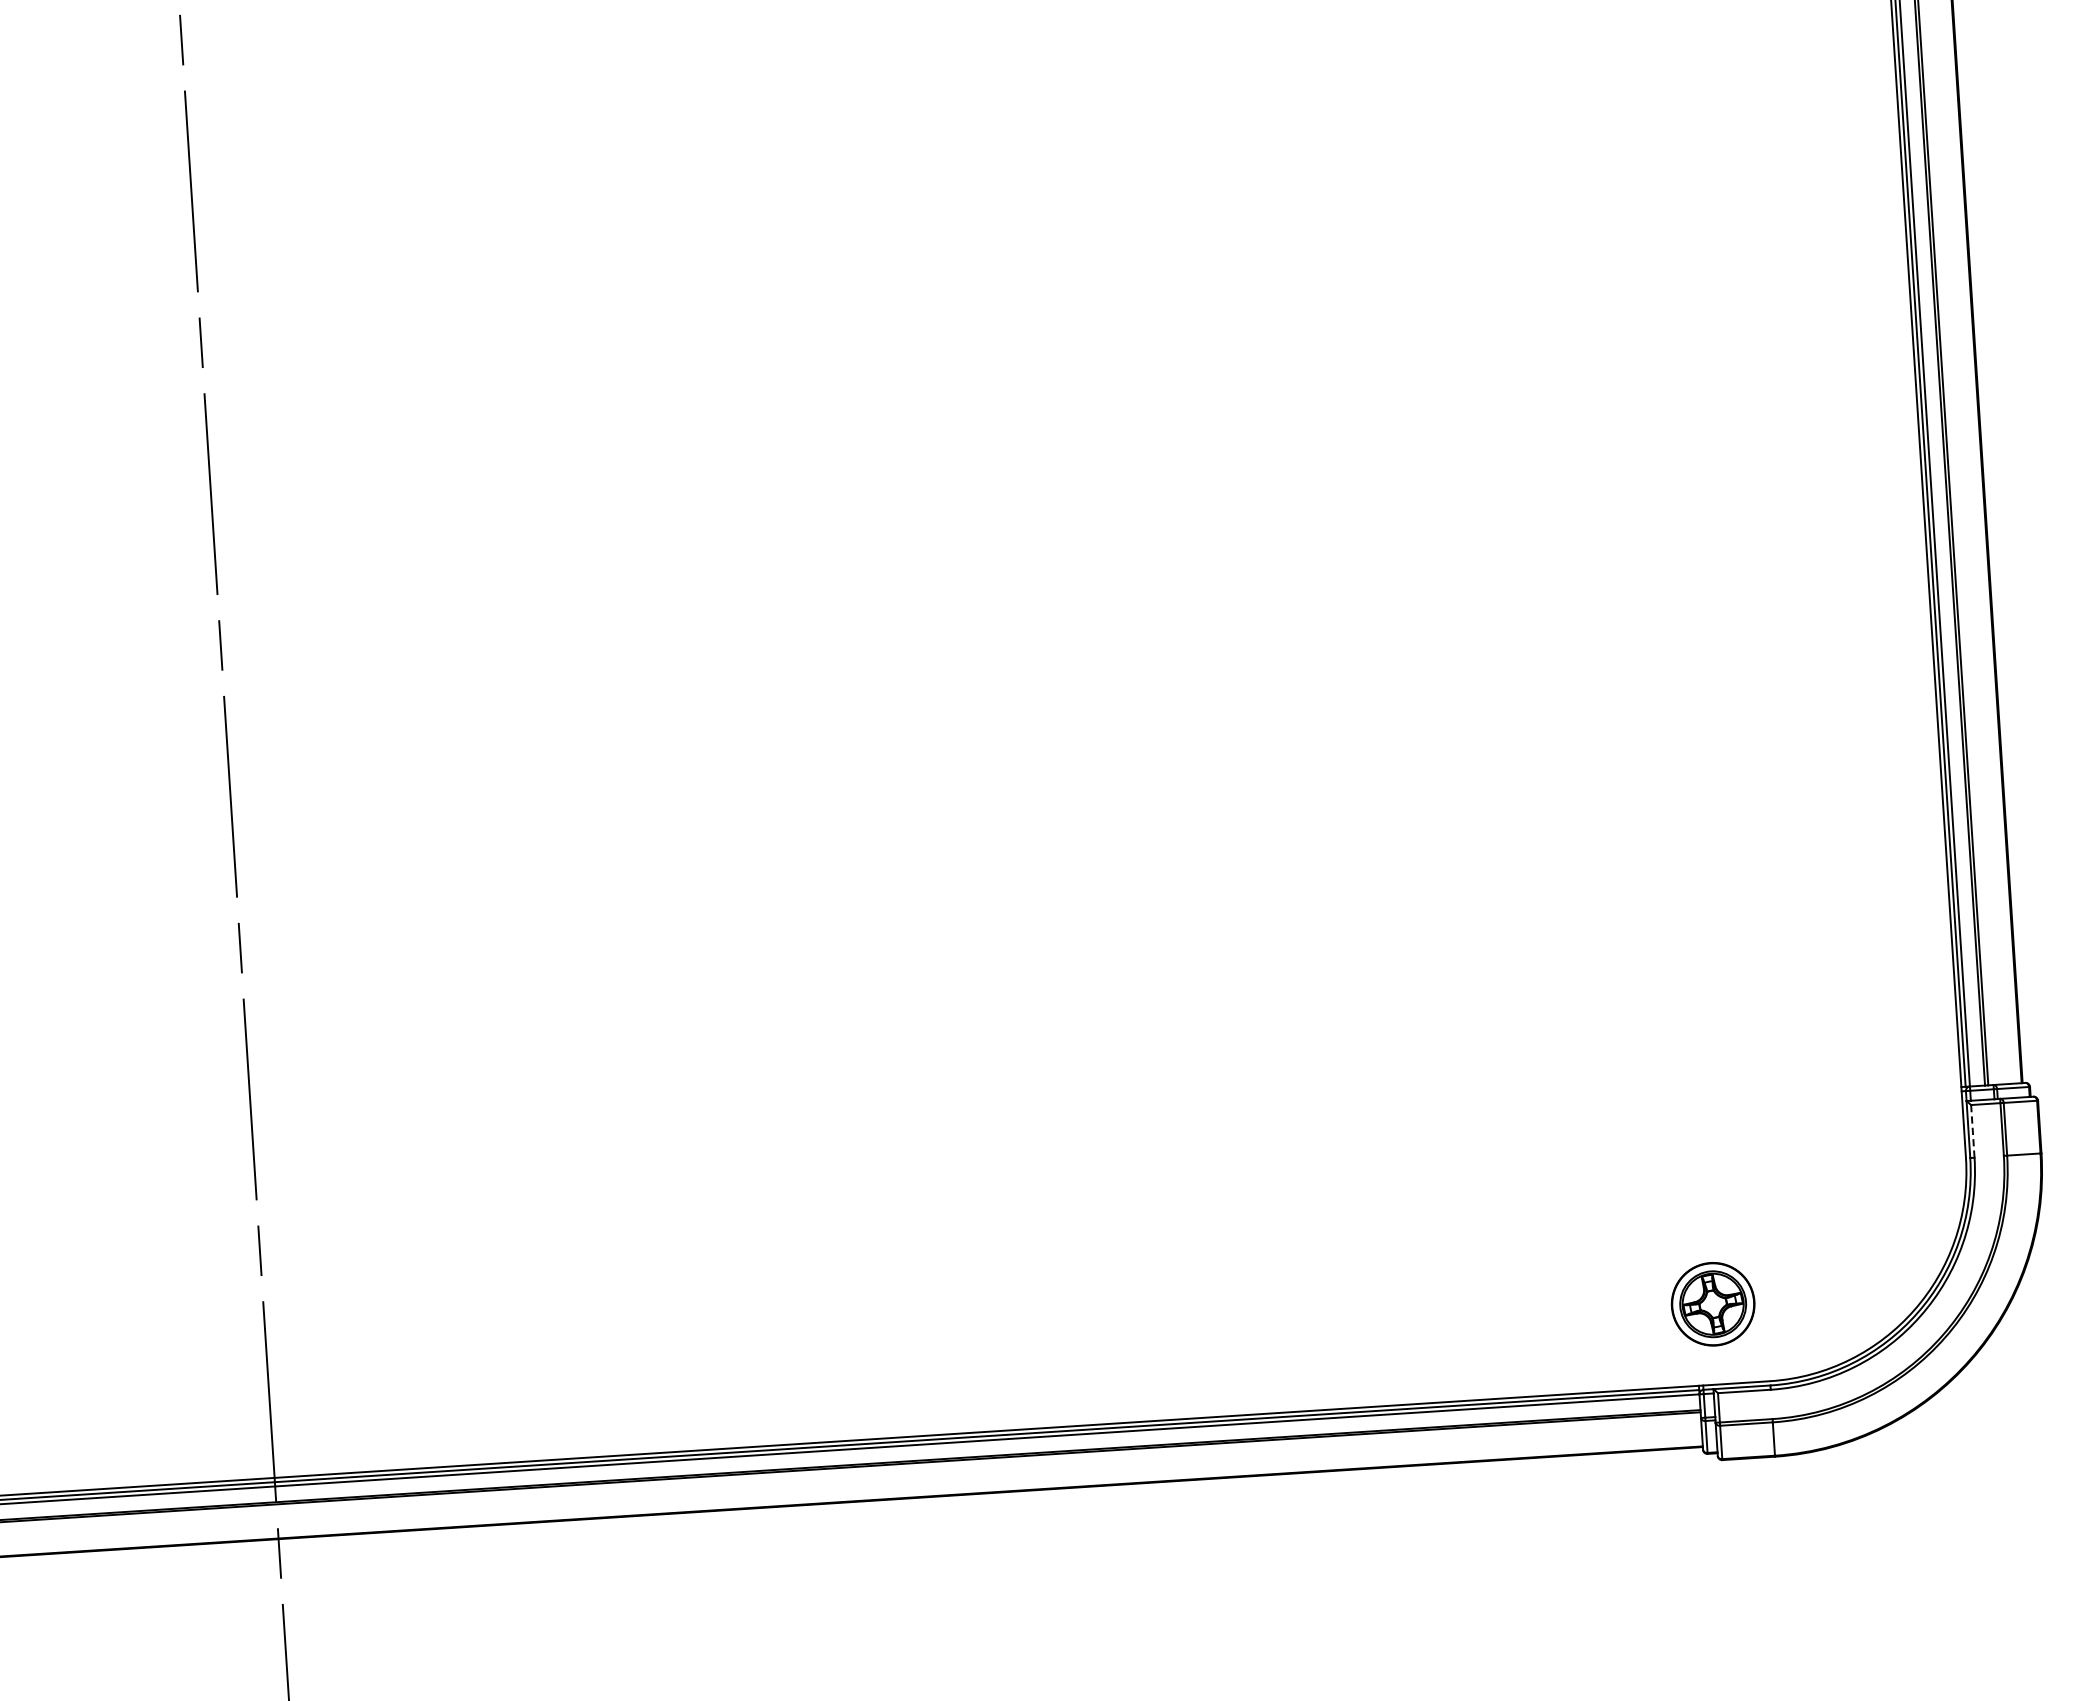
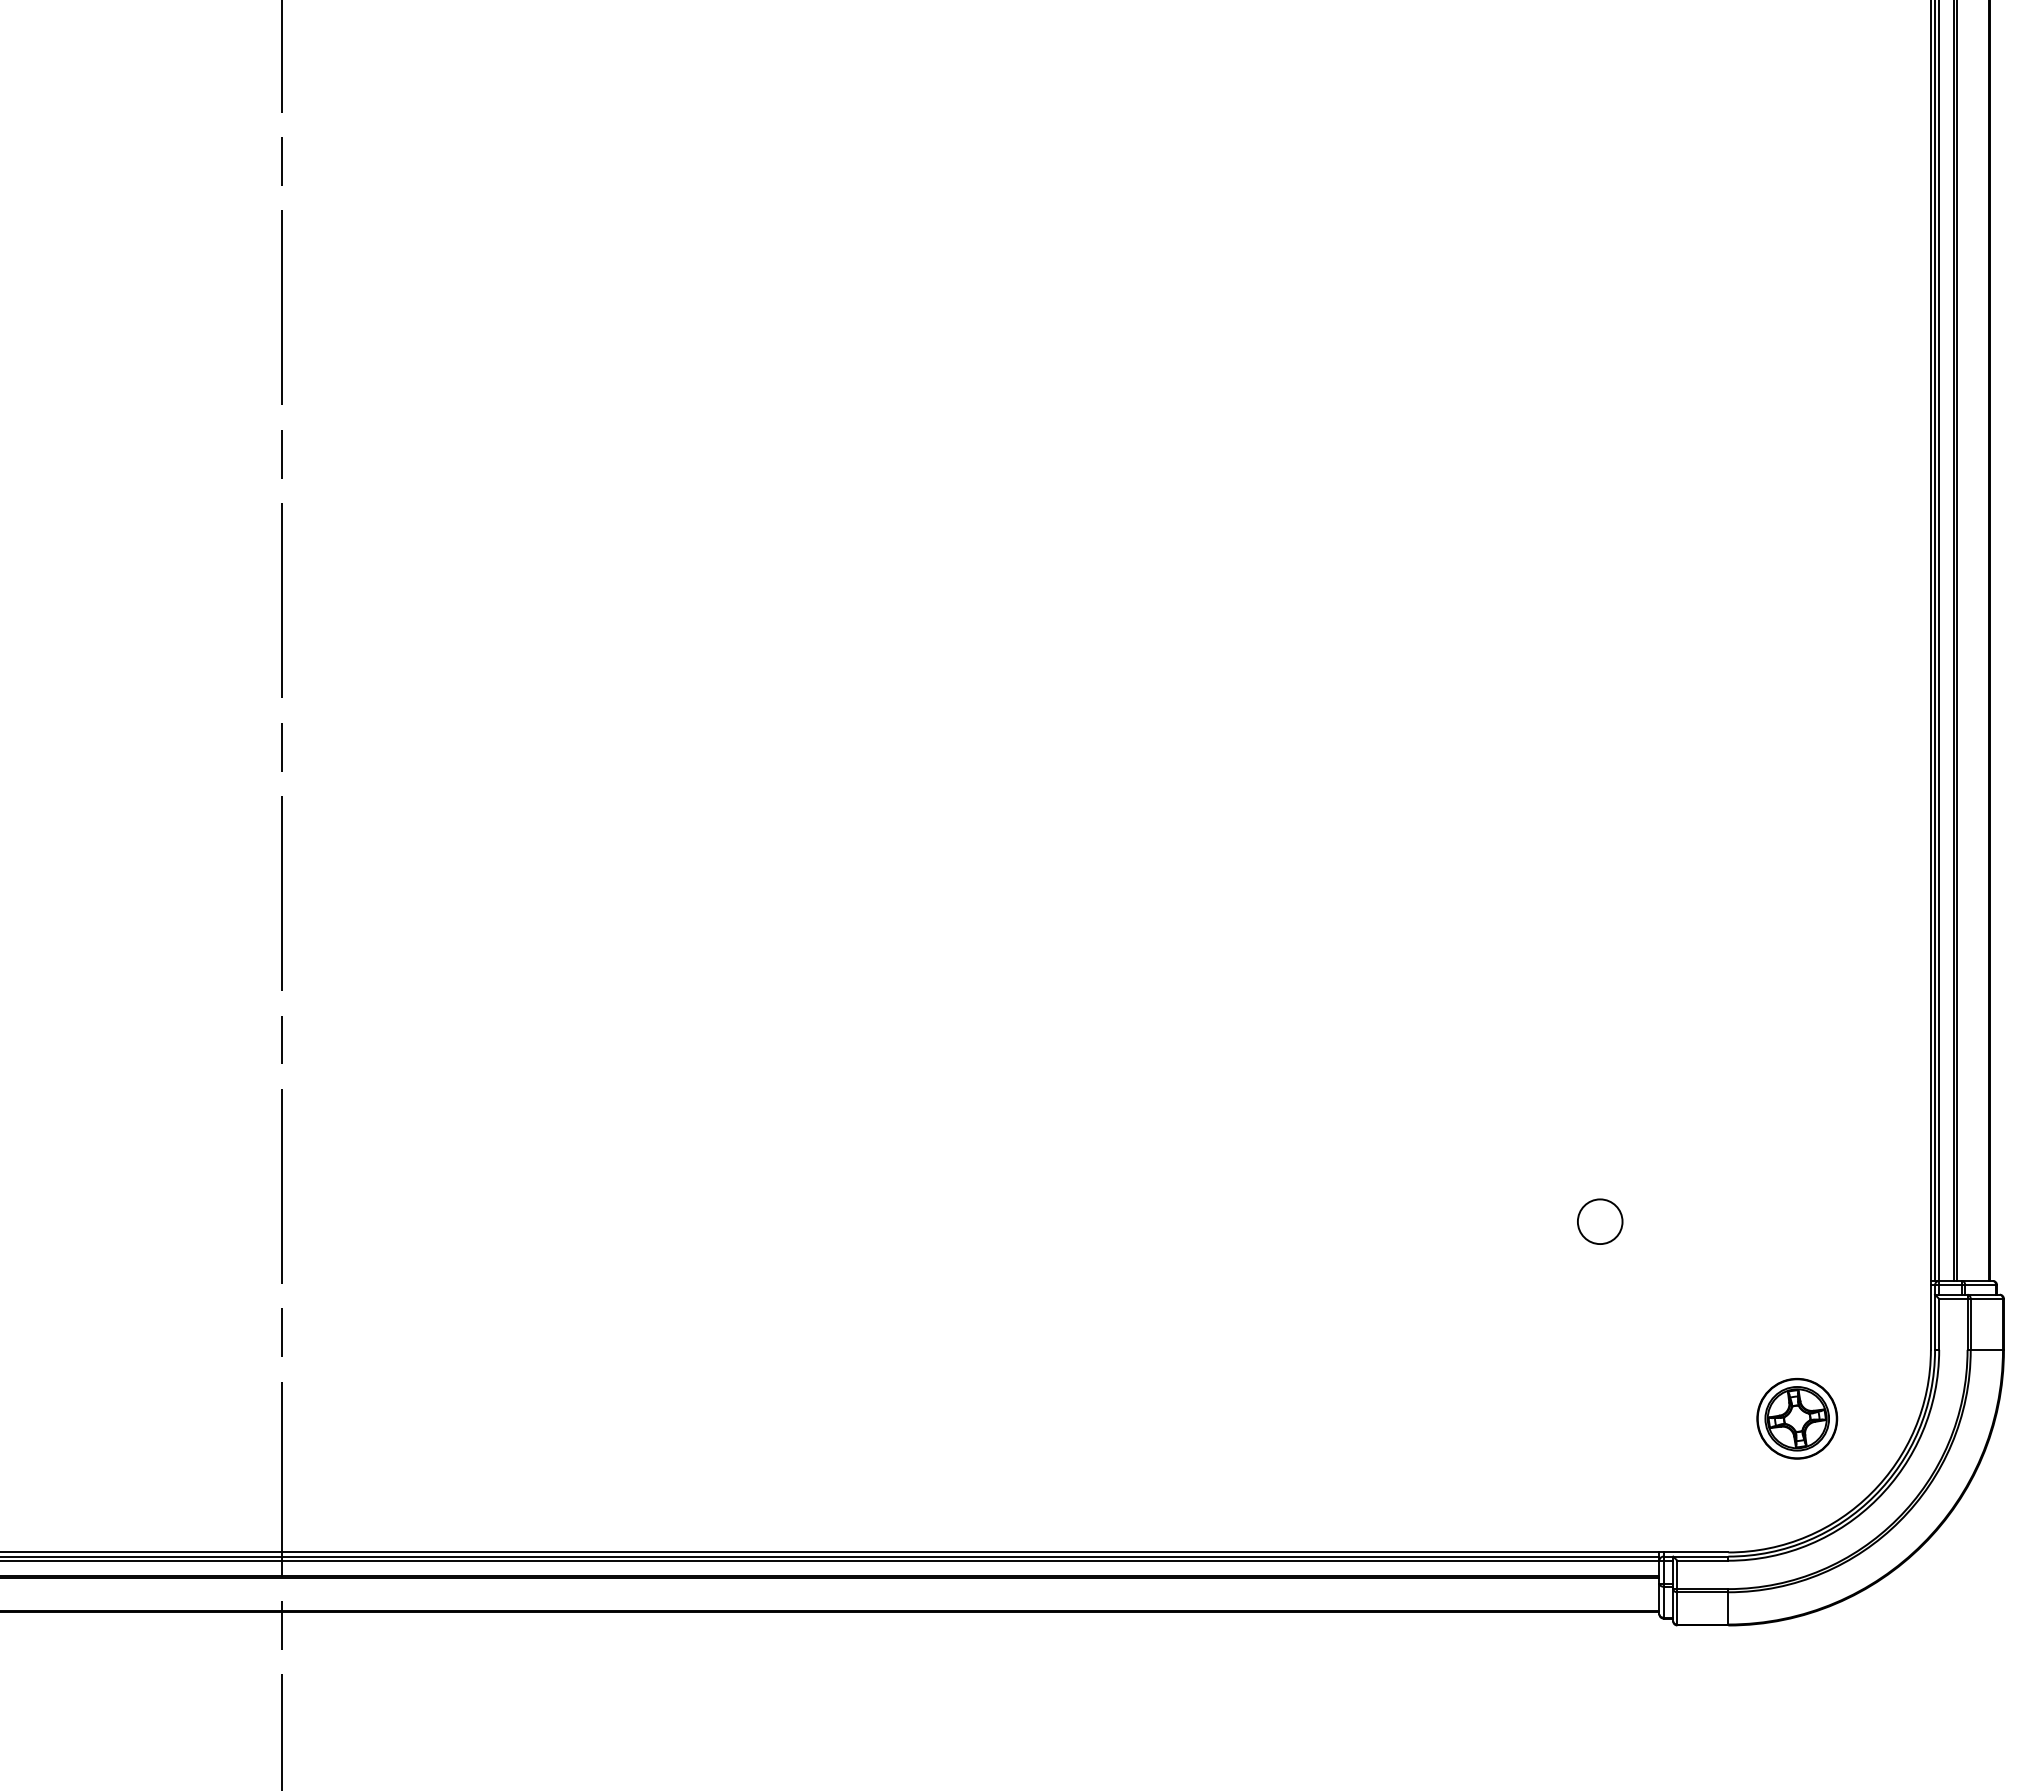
circle: (1615, 1047) -> (1600, 1221), added
line: (1973, 1130) -> (1939, 1323), dashed -> solid
part: (1713, 1303) -> (1797, 1418), moved

